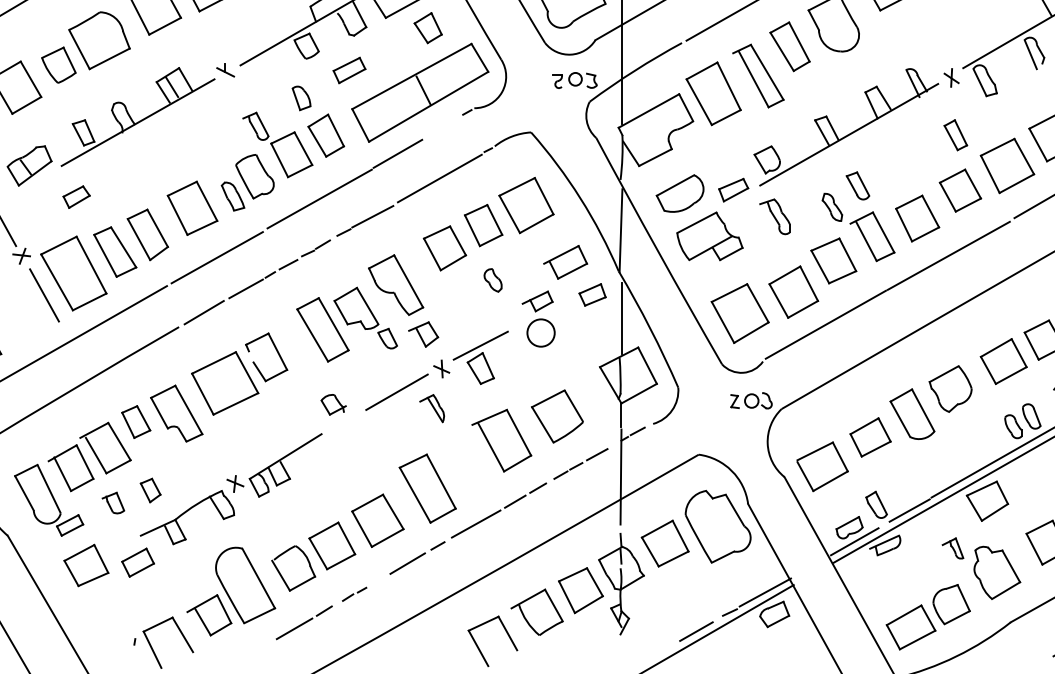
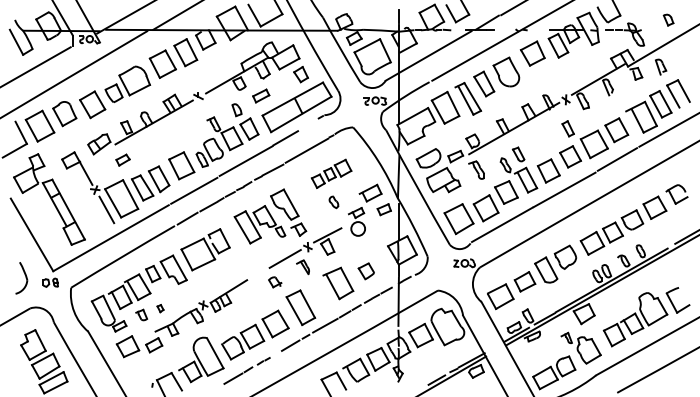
part: (488, 223) -> (331, 173), size x0.6
part: (334, 405) -> (275, 282), moved
part: (557, 417) -> (366, 271), size x0.6
part: (150, 490) -> (160, 308), size x0.6

